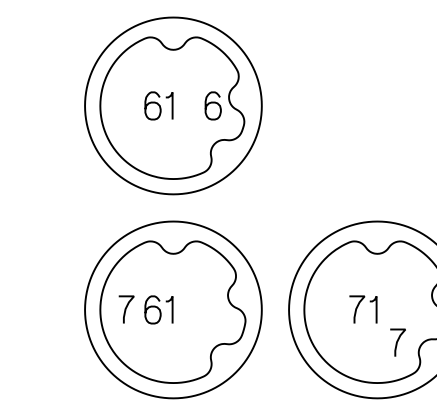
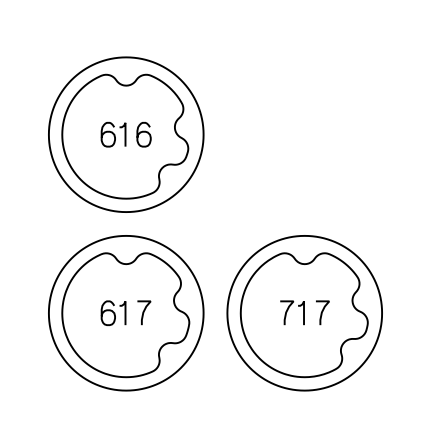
curve: (212, 103) -> (143, 132), moved
curve: (126, 309) -> (144, 312), moved
curve: (397, 342) -> (322, 312), moved

